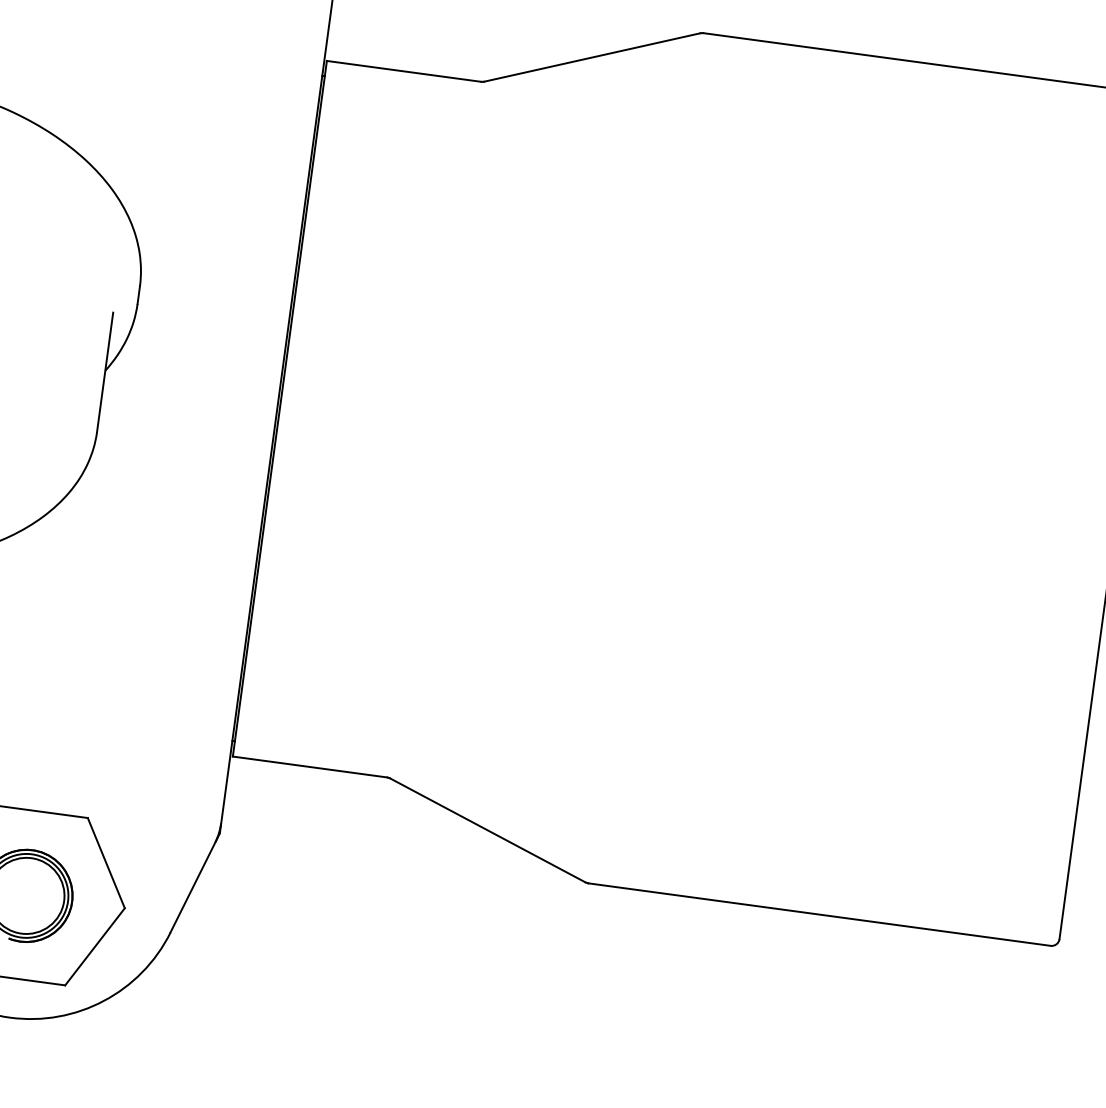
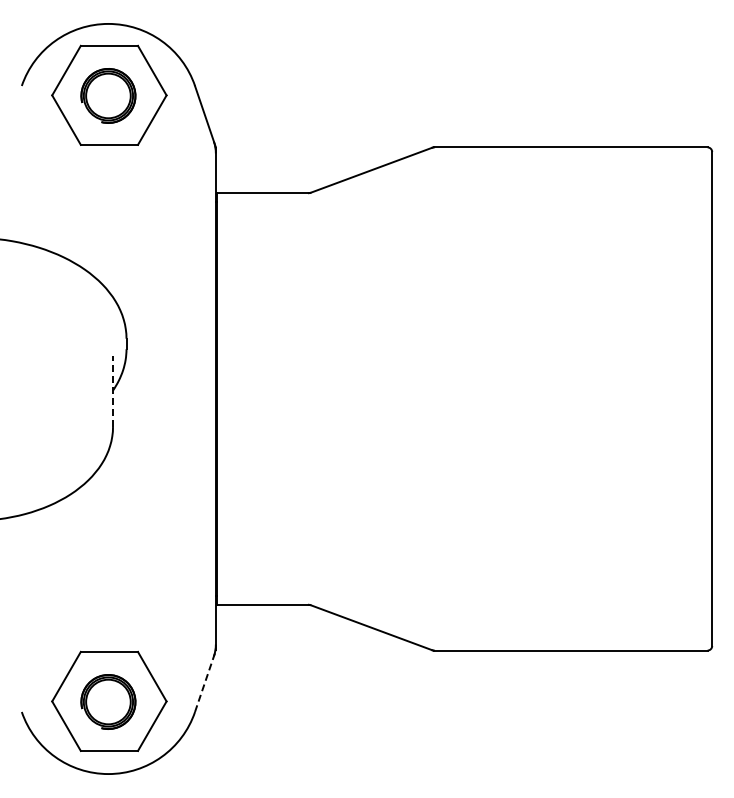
line: (105, 372) -> (113, 391), solid -> dashed
line: (195, 883) -> (205, 681), solid -> dashed

